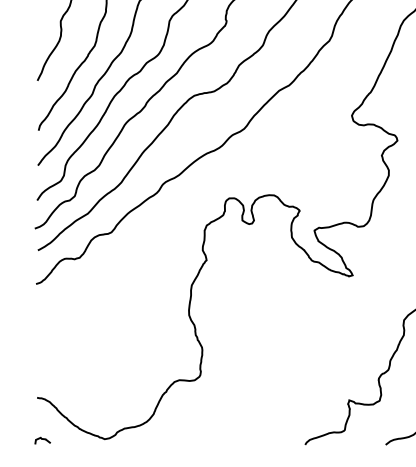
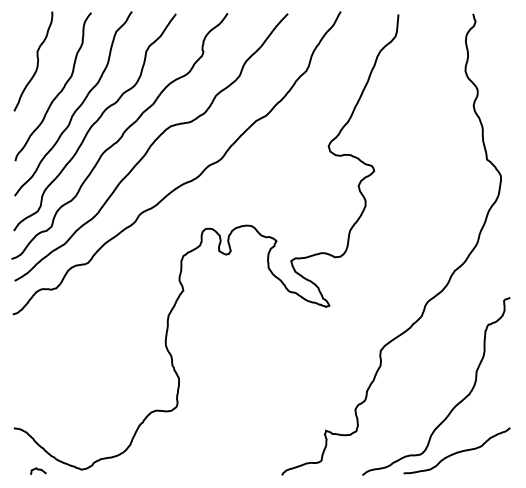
curve: (42, 440) -> (38, 470), moved

